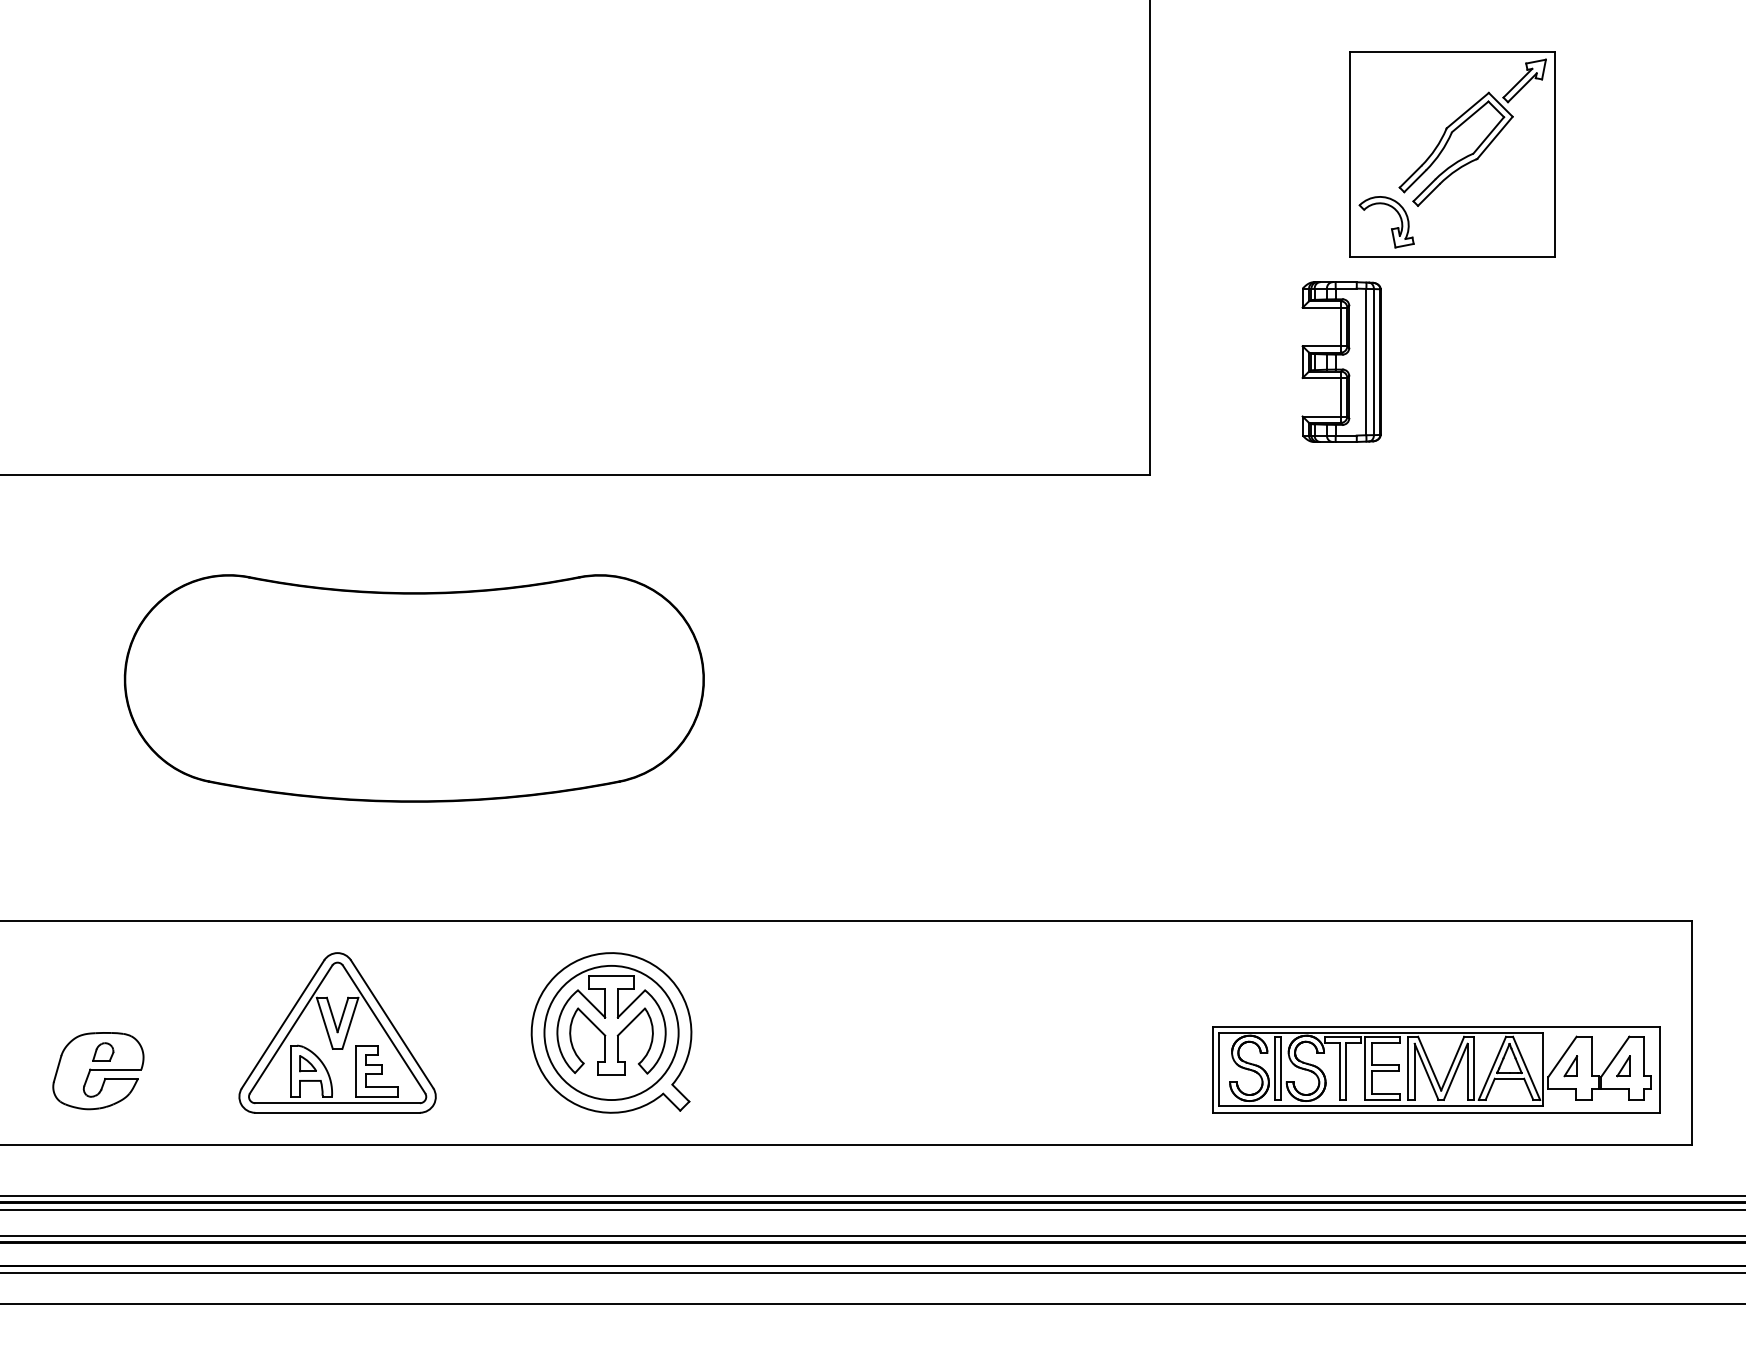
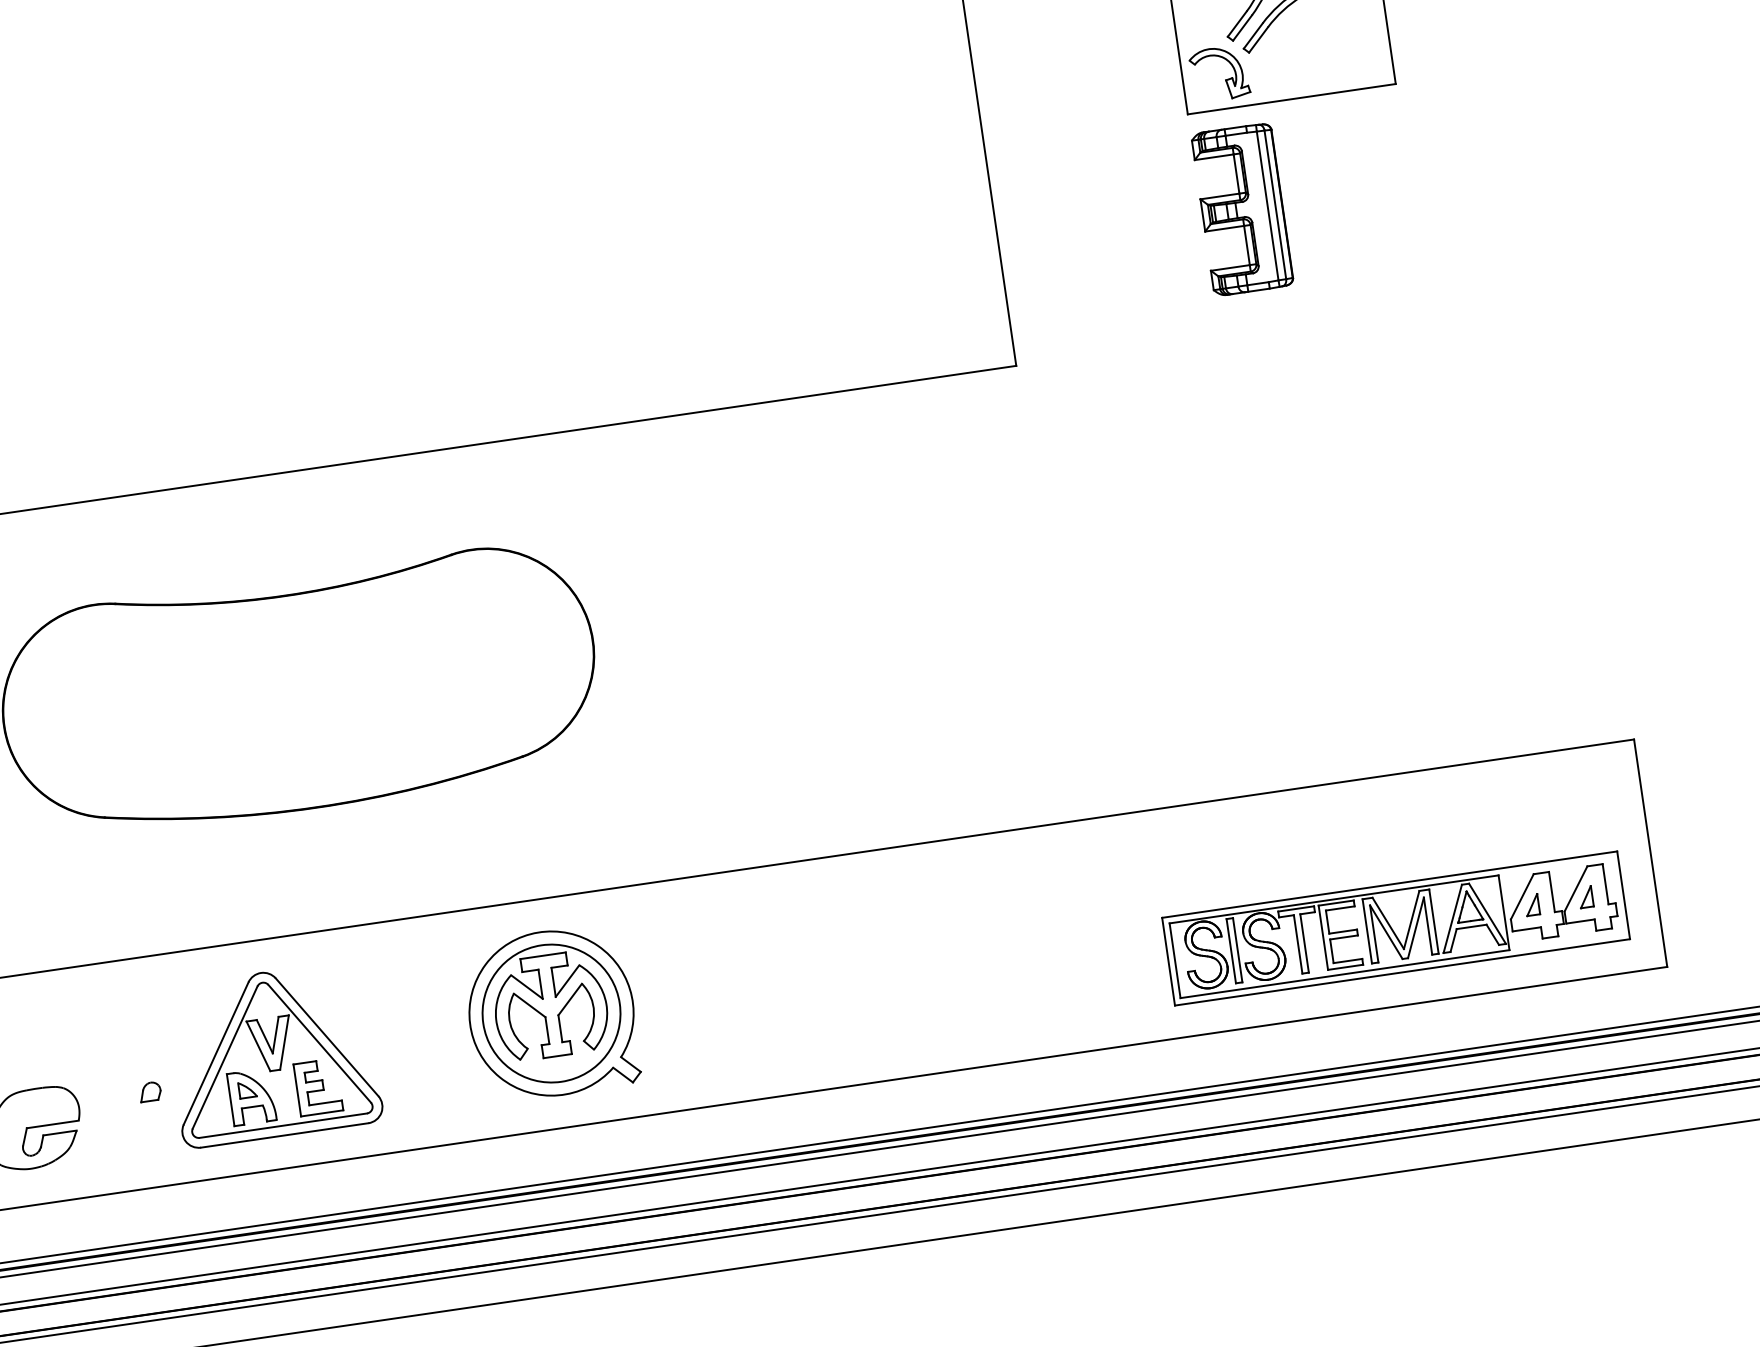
part: (1341, 361) -> (1242, 209), moved
part: (103, 1051) -> (150, 1091), moved

